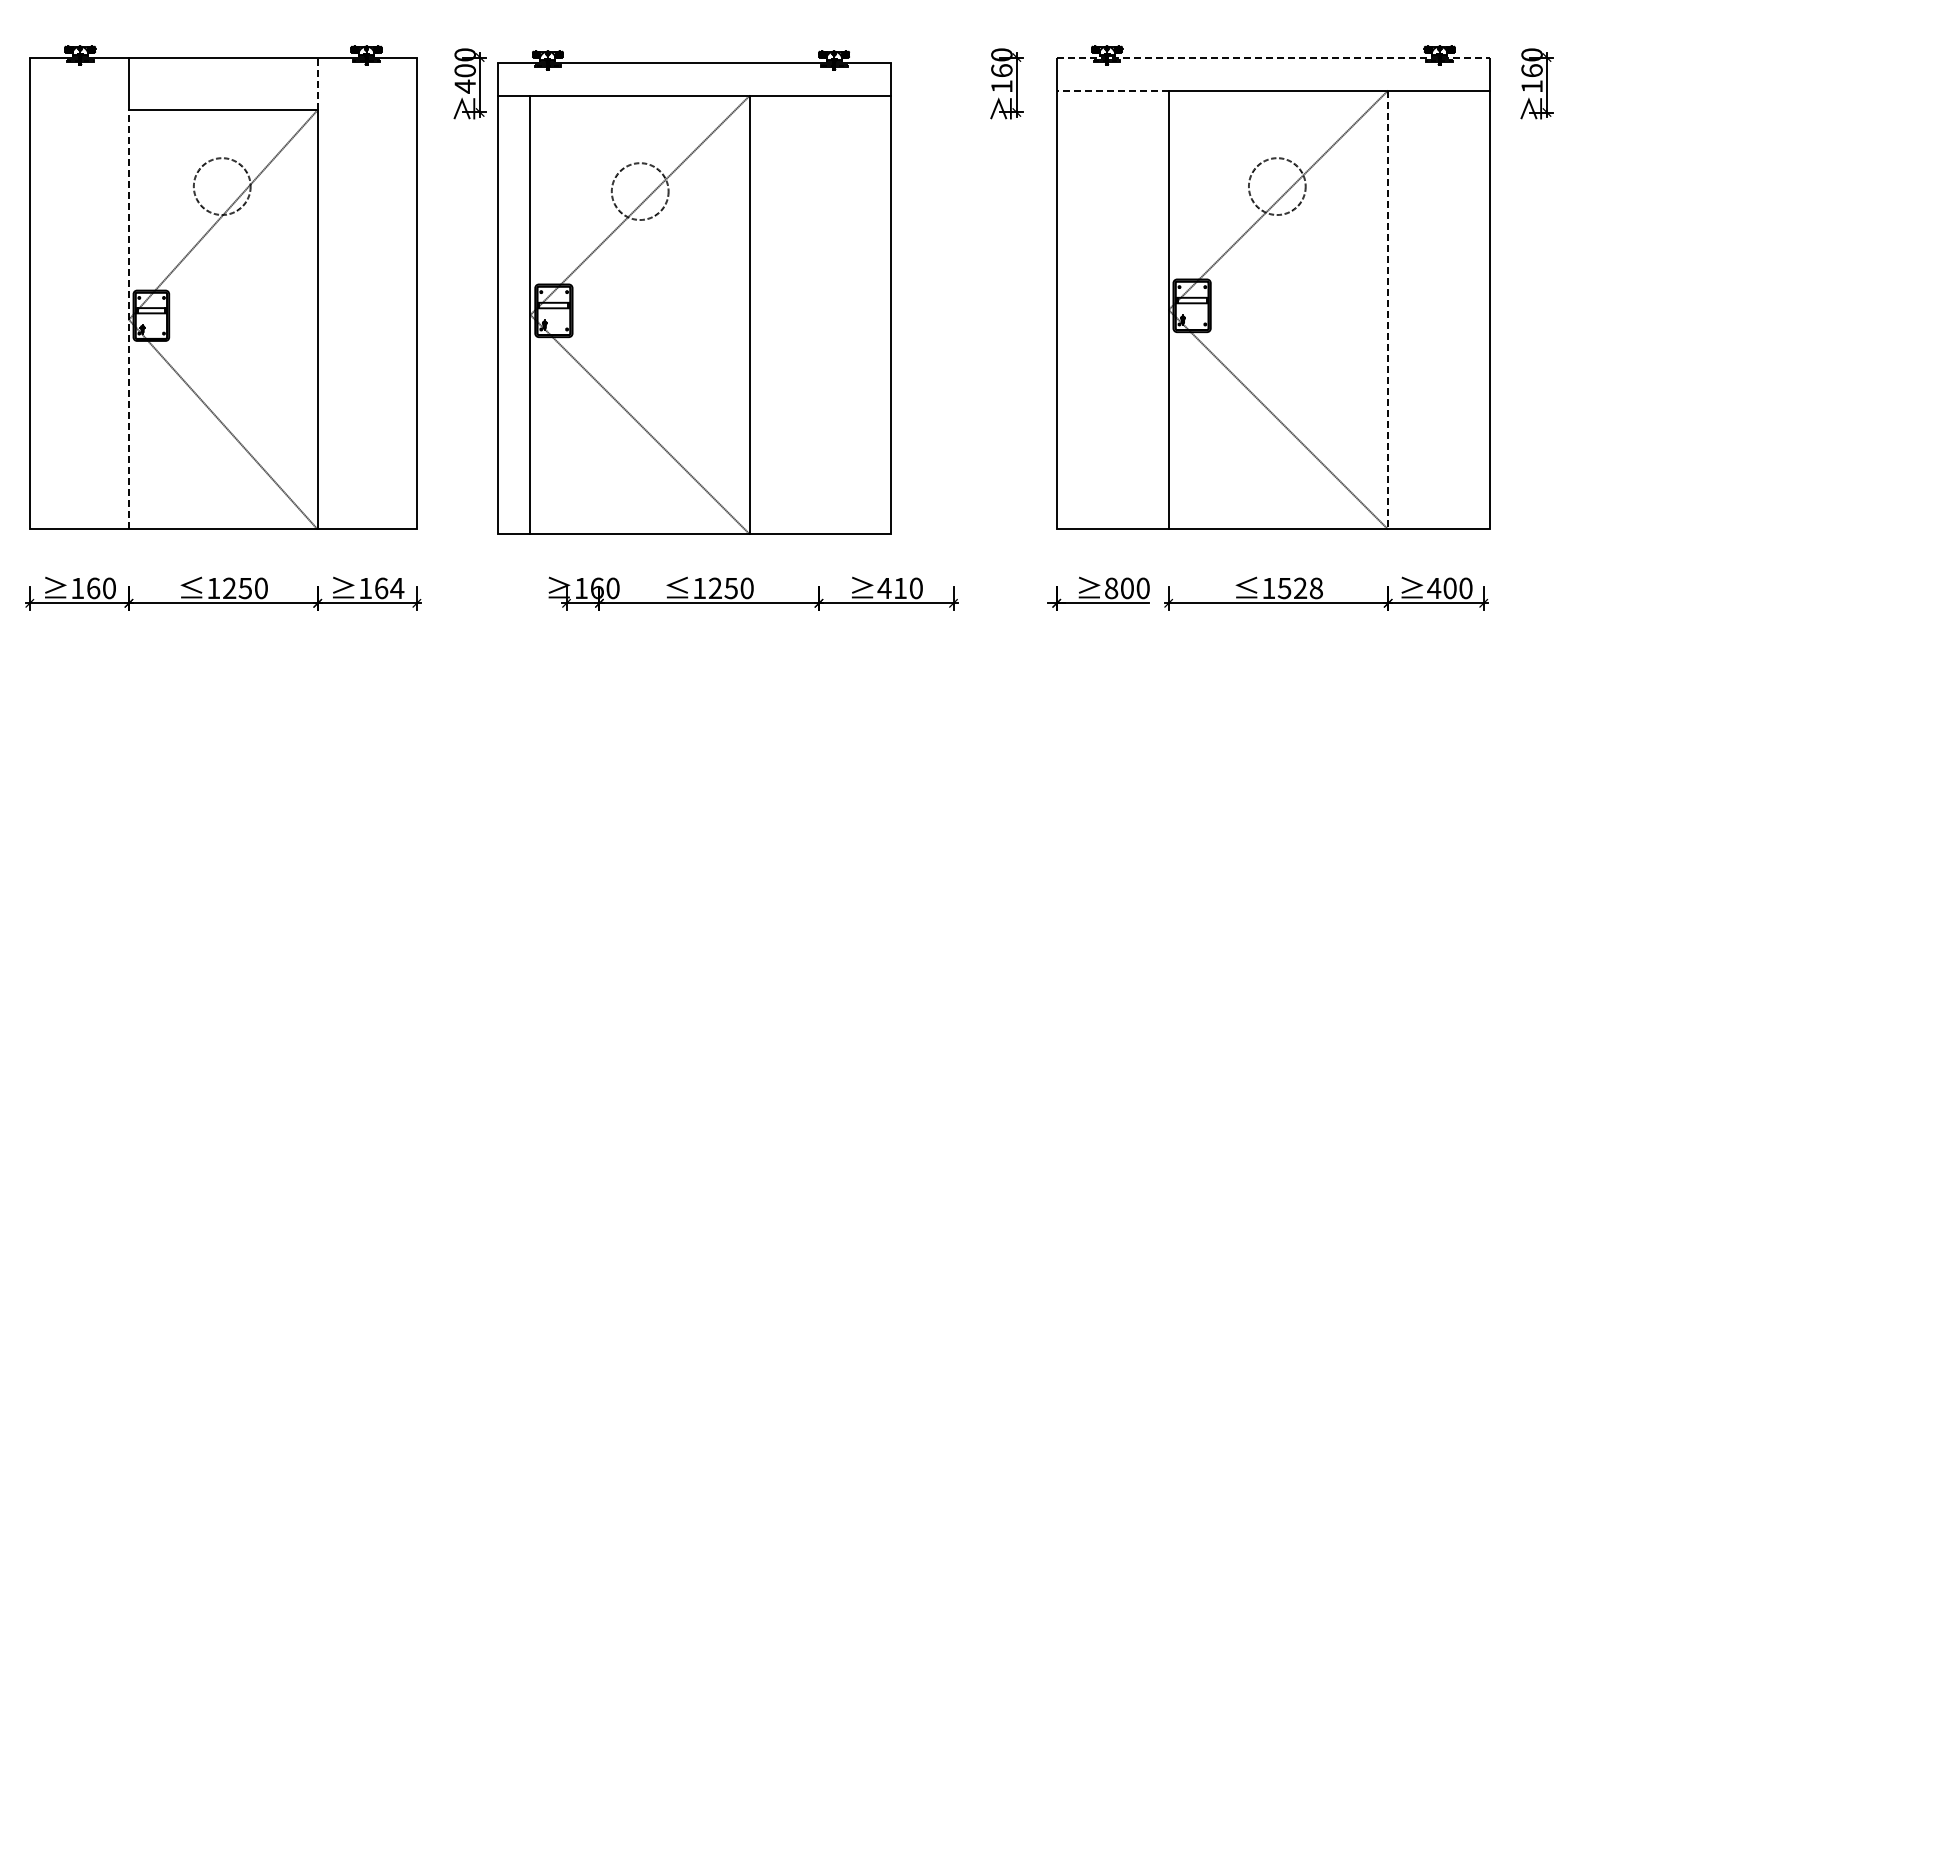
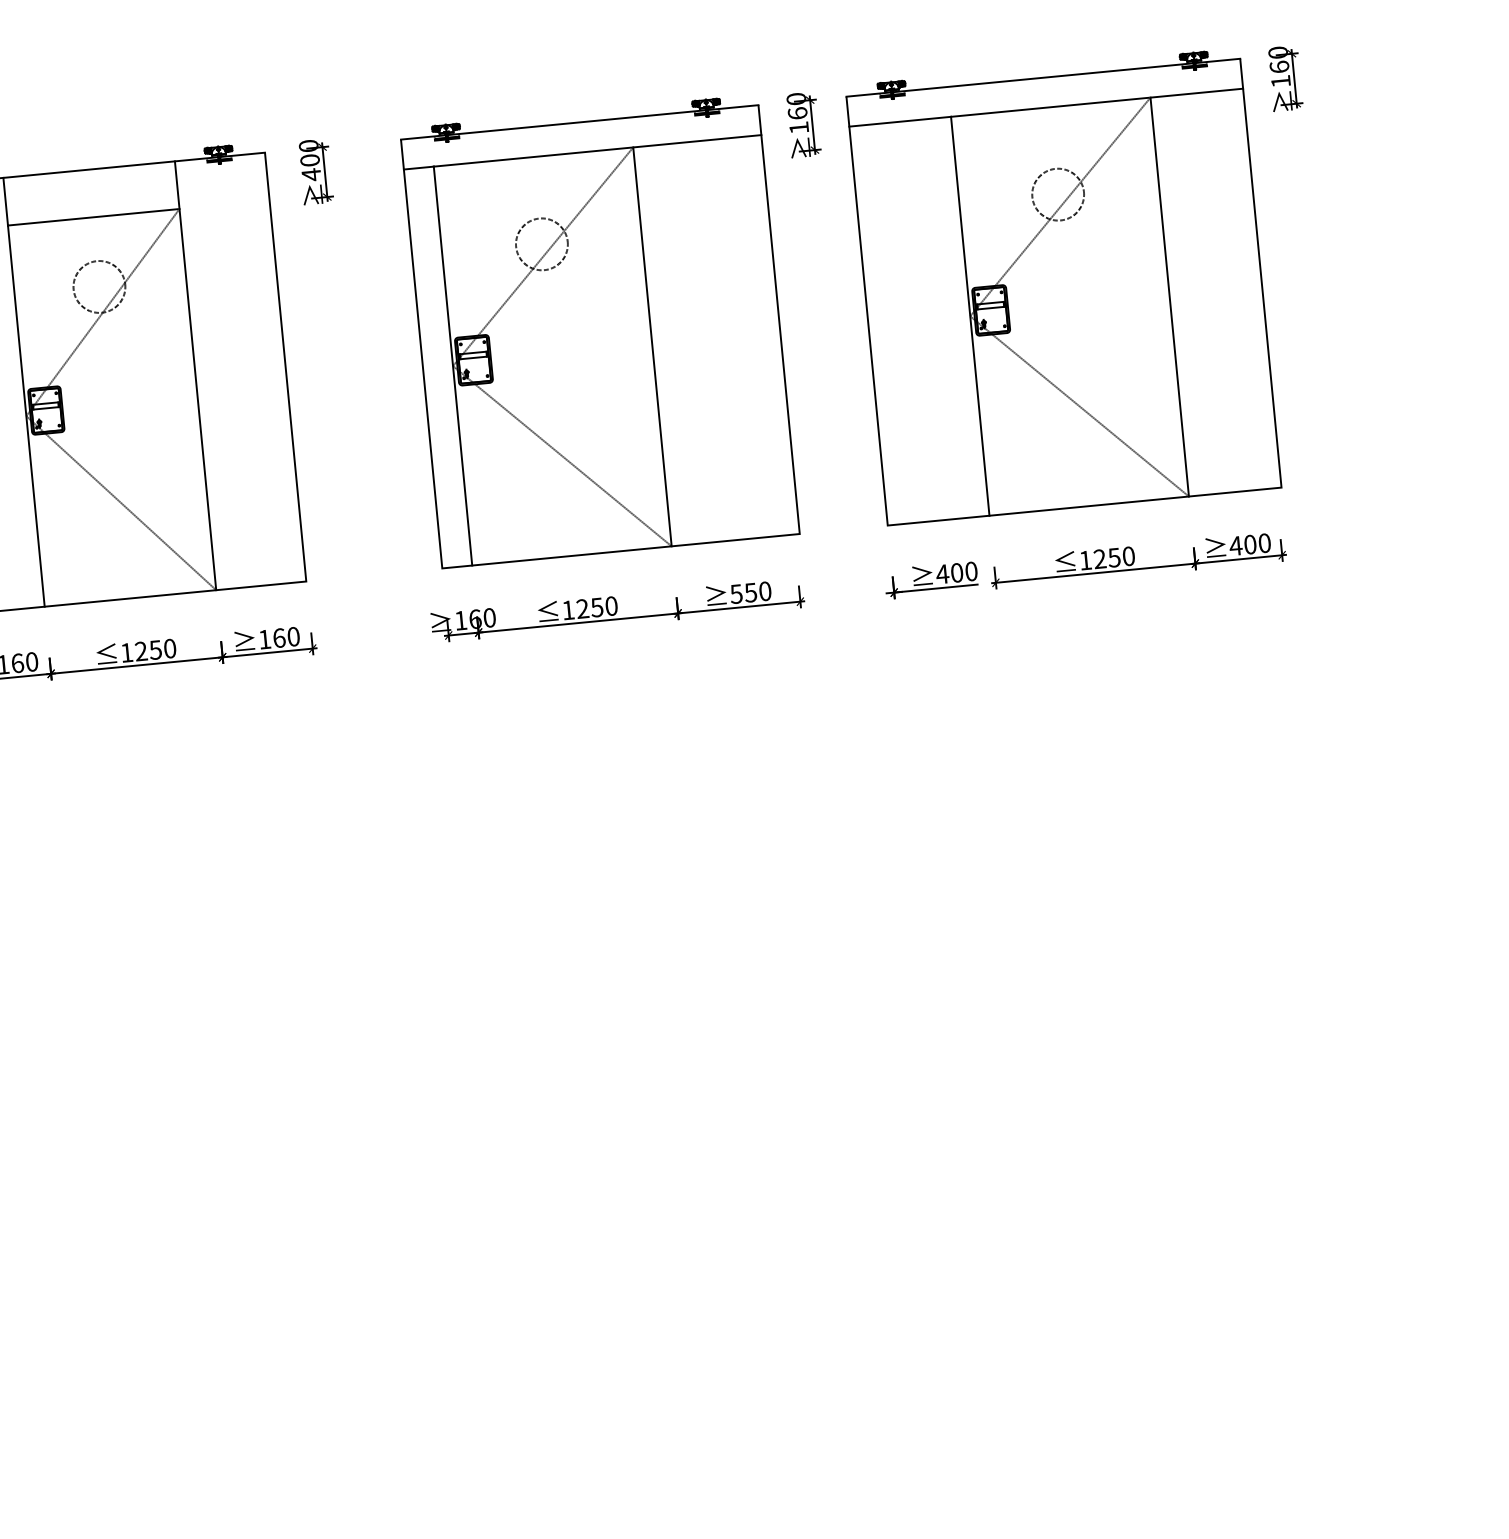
line: (1273, 57) -> (1043, 77), dashed -> solid
line: (317, 83) -> (176, 184), dashed -> solid
line: (1112, 90) -> (900, 121), dashed -> solid
part: (694, 292) -> (600, 331), moved
line: (1388, 310) -> (1170, 297), dashed -> solid
line: (128, 319) -> (25, 415), dashed -> solid
text: (397, 588) -> (293, 636), 164 -> 160
text: (891, 588) -> (742, 593), 410 -> 550
text: (1111, 588) -> (942, 574), 800 -> 400
text: (1299, 588) -> (1113, 557), 1528 -> 1250

